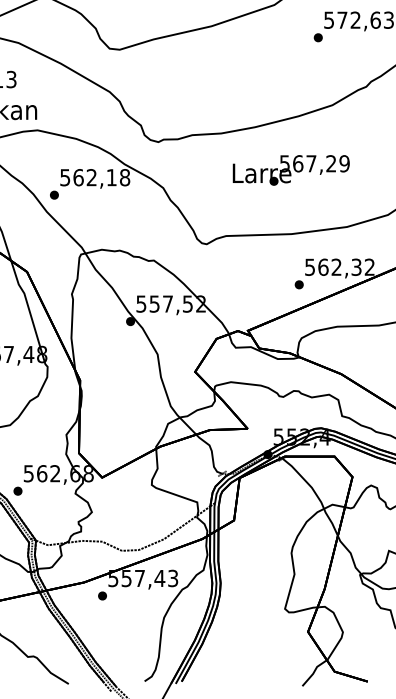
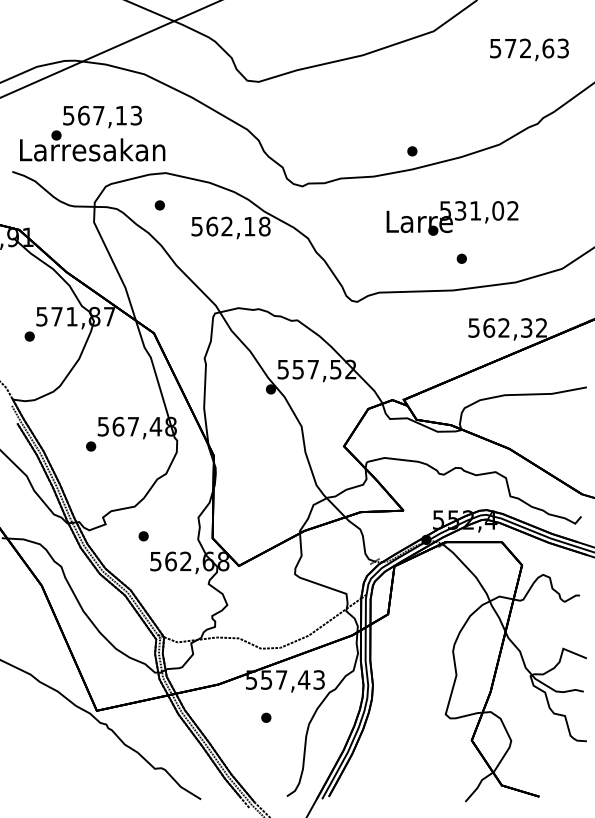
part: (318, 37) -> (412, 151), moved
text: (321, 163) -> (486, 210), 567,29 -> 531,02
part: (54, 195) -> (159, 205), moved
part: (298, 284) -> (461, 258), moved
part: (17, 491) -> (143, 536), moved
part: (102, 595) -> (266, 717), moved

